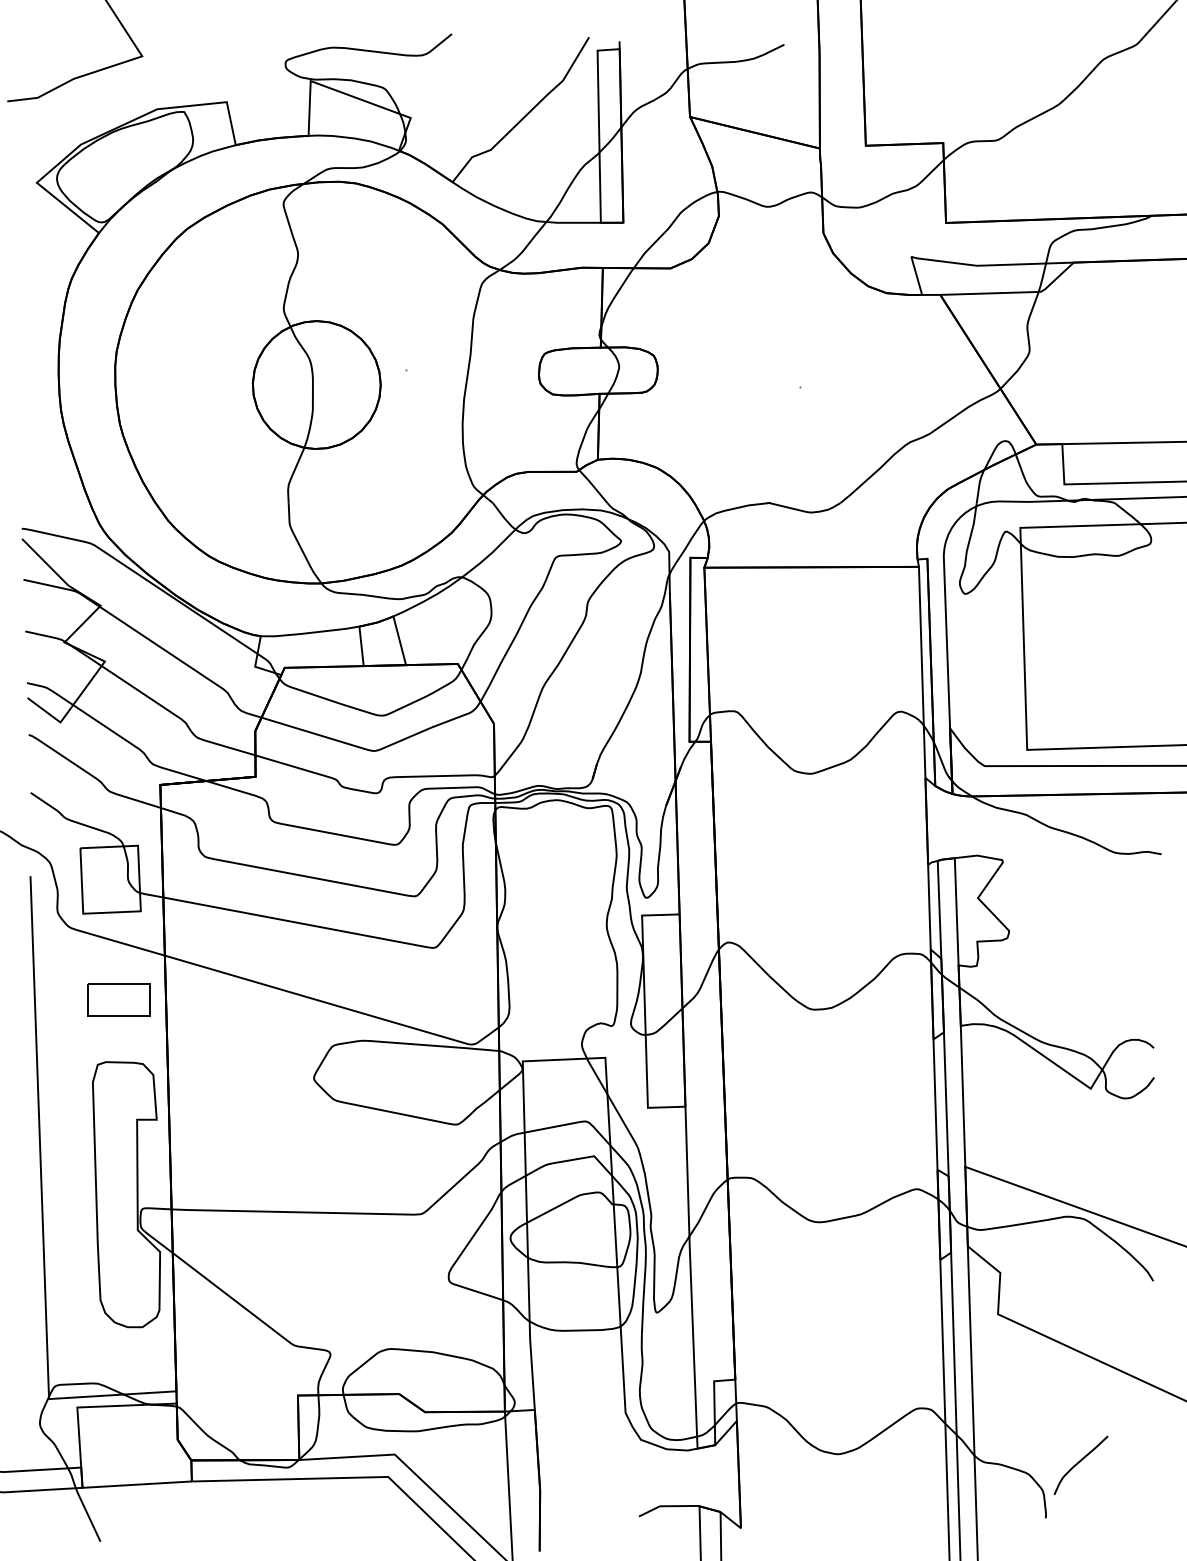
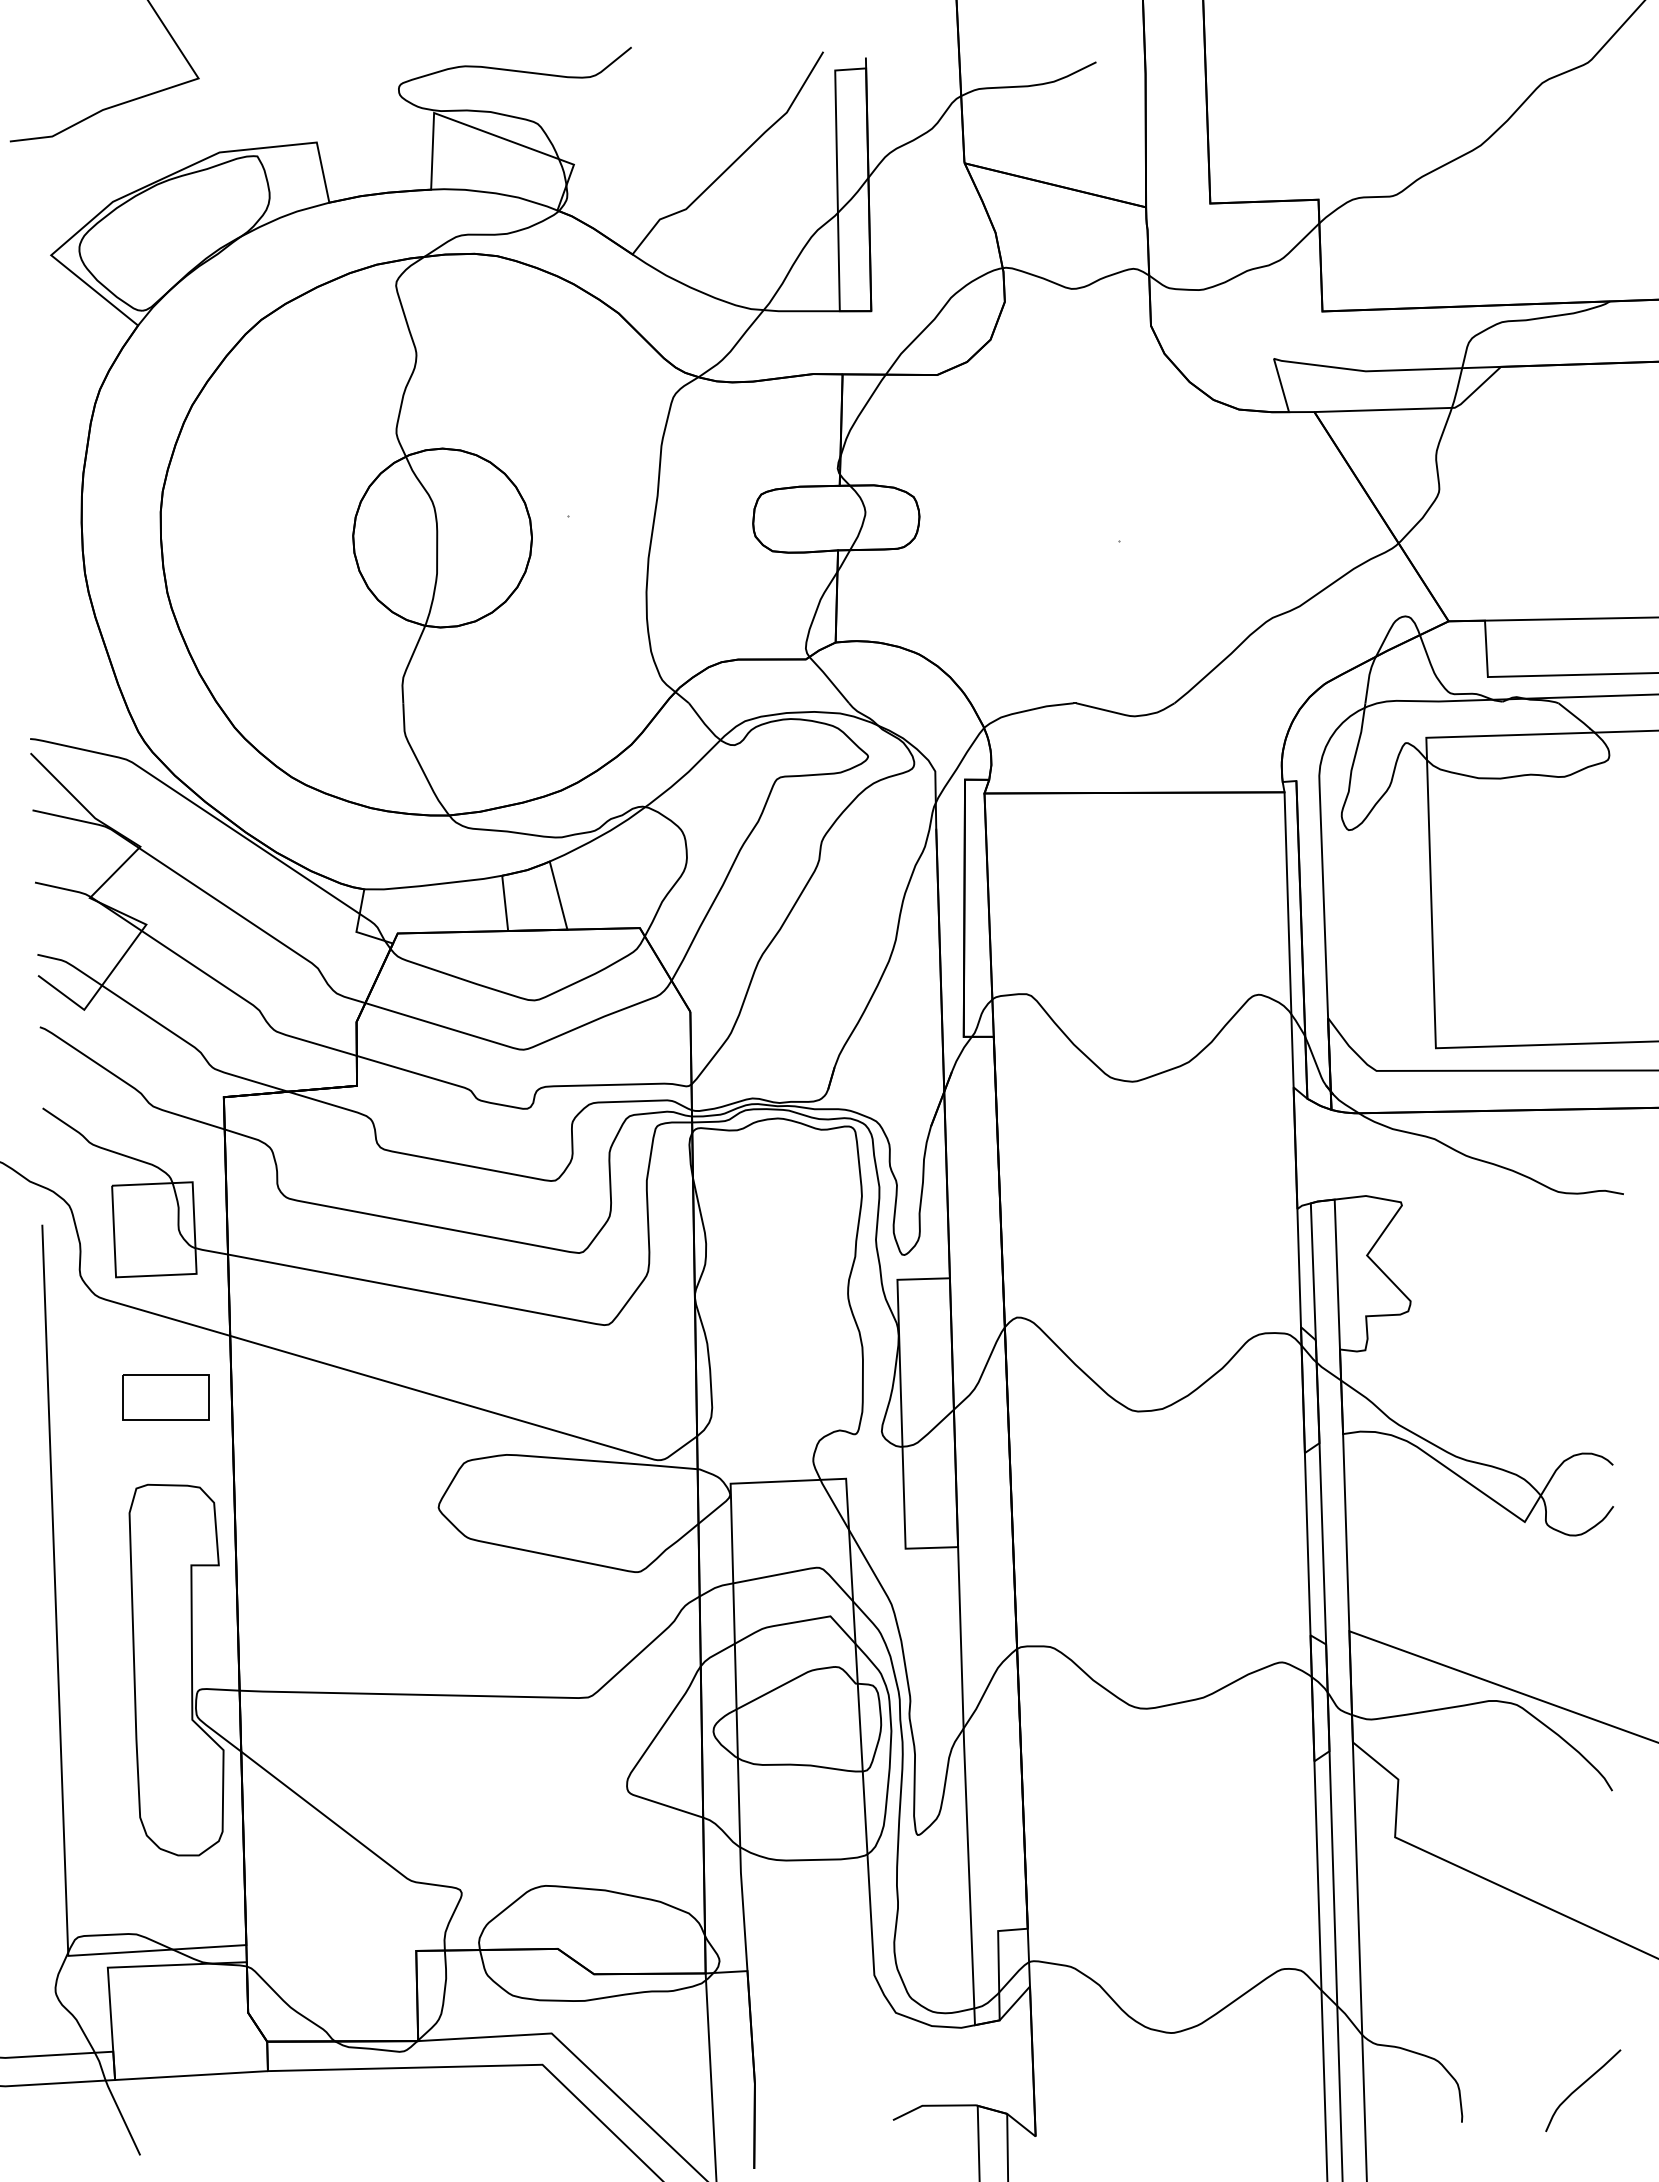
curve: (1079, 1463) -> (1580, 2087), moved

